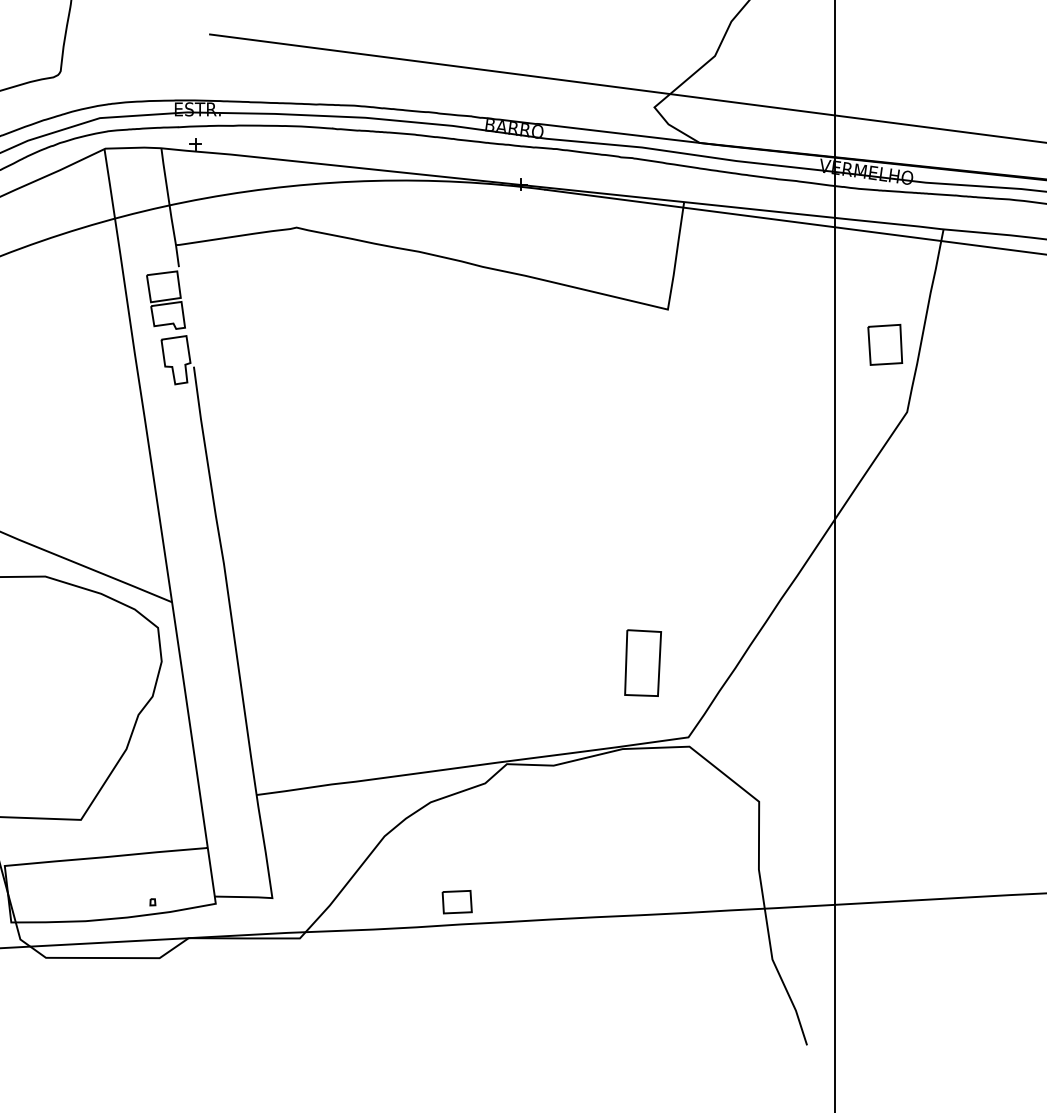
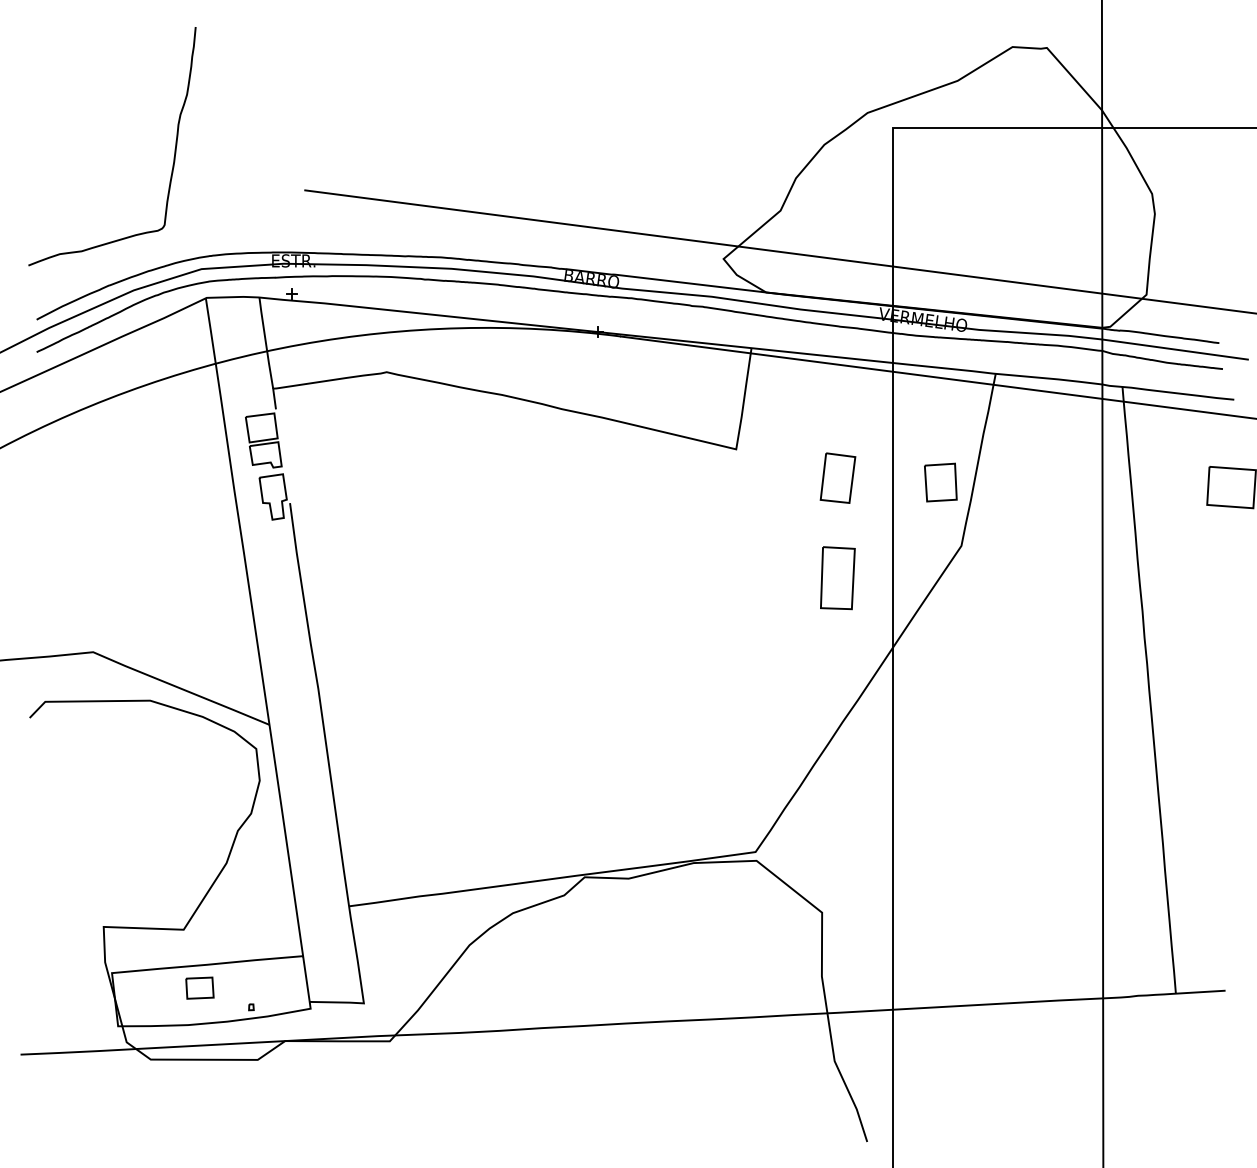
part: (775, 339) -> (837, 477), added
part: (642, 663) -> (837, 578), moved
part: (456, 901) -> (199, 987), moved

